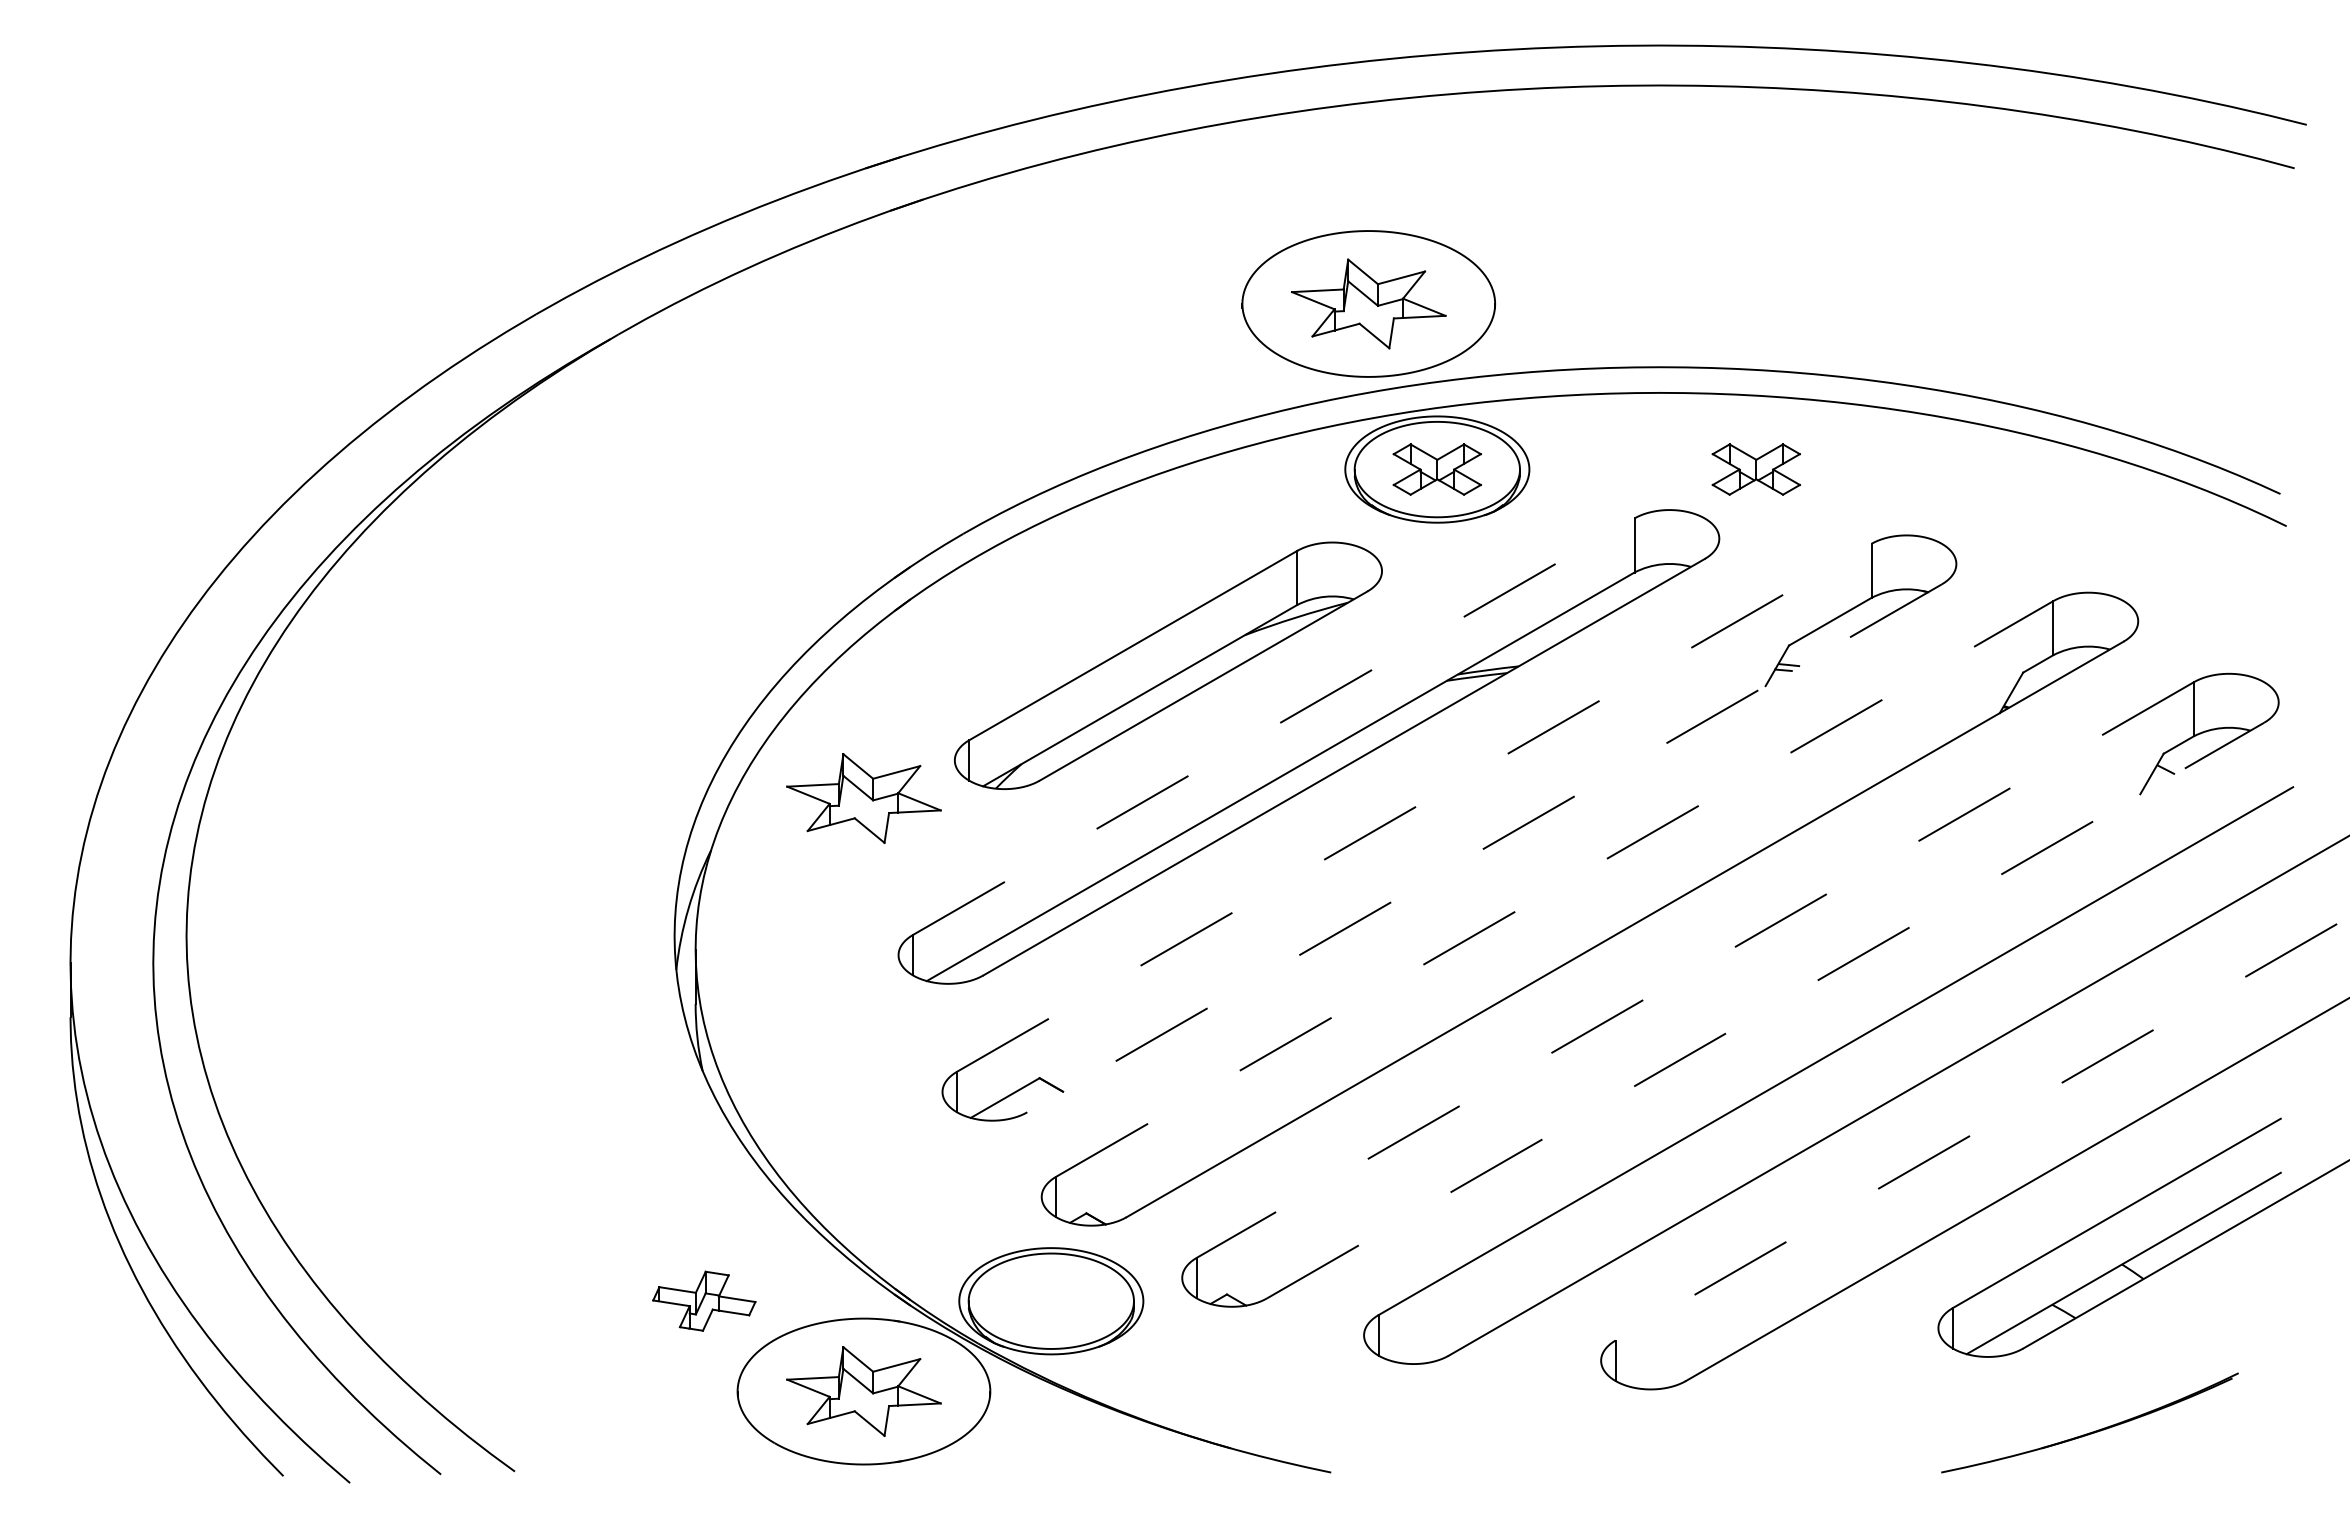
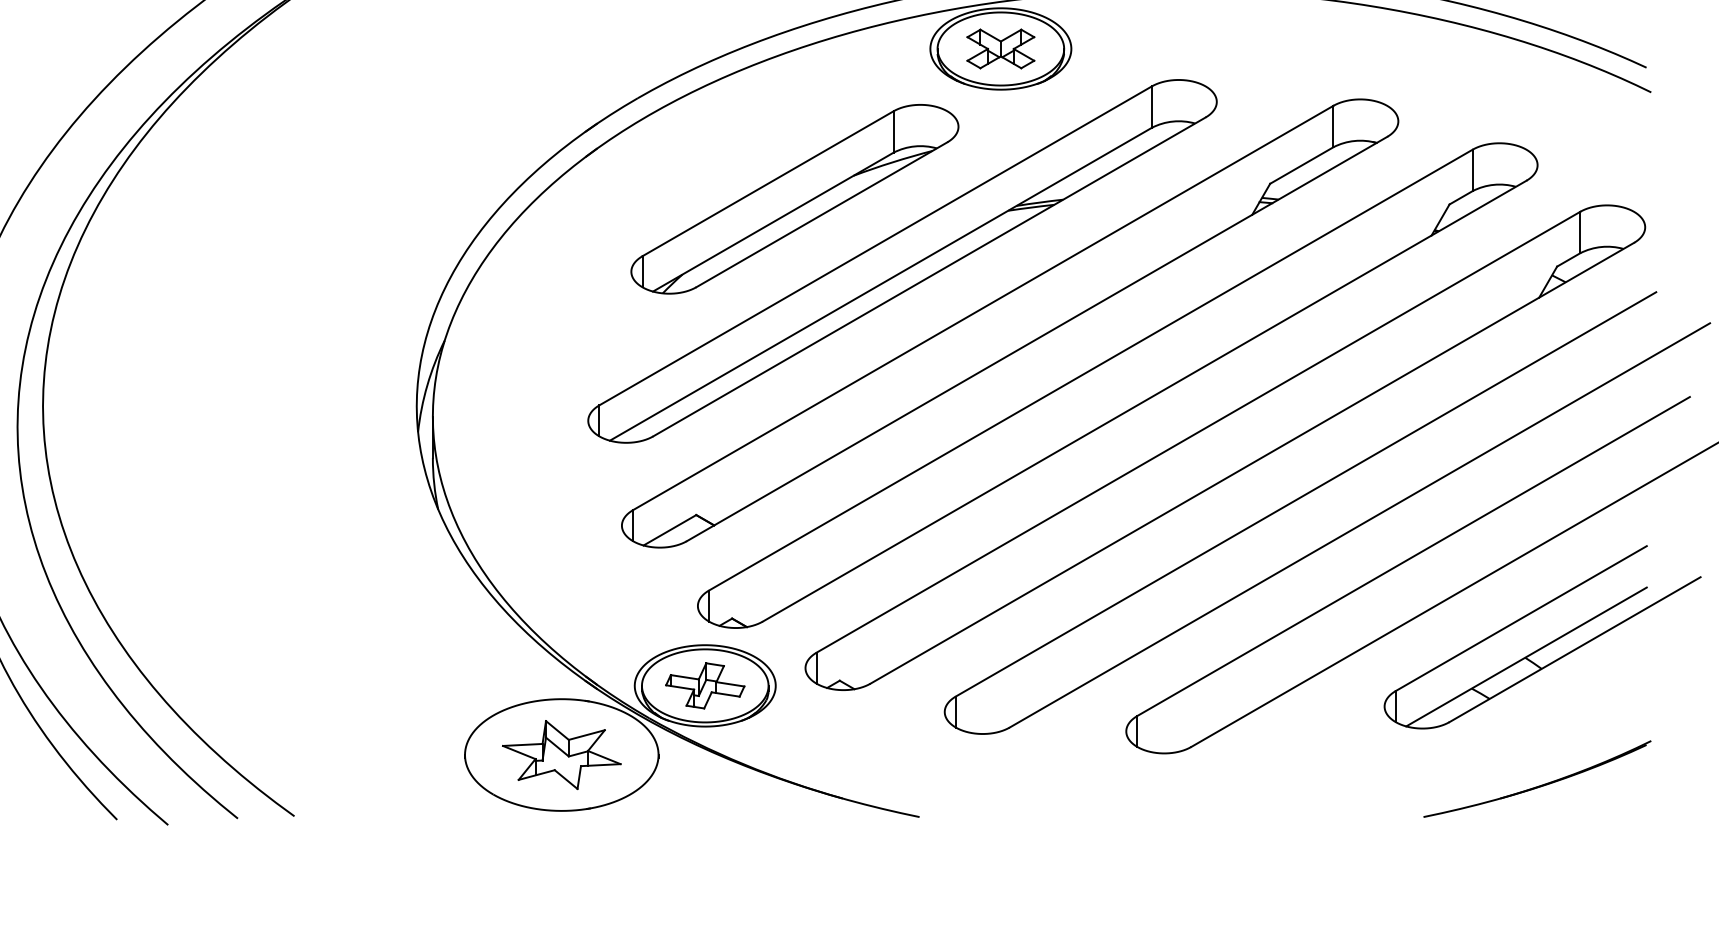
part: (1755, 469) -> (1244, 48), removed
line: (1273, 726) -> (875, 245), dashed -> solid
part: (863, 798) -> (561, 300), removed
line: (1414, 807) -> (983, 307), dashed -> solid
line: (1484, 848) -> (1036, 339), dashed -> solid
line: (1554, 888) -> (1090, 369), dashed -> solid
line: (1695, 970) -> (1198, 432), dashed -> solid
line: (1765, 1010) -> (1252, 463), dashed -> solid
line: (1976, 1132) -> (1413, 556), dashed -> solid
part: (704, 1300) -> (705, 685), moved
part: (2092, 1431) -> (1539, 785), moved

